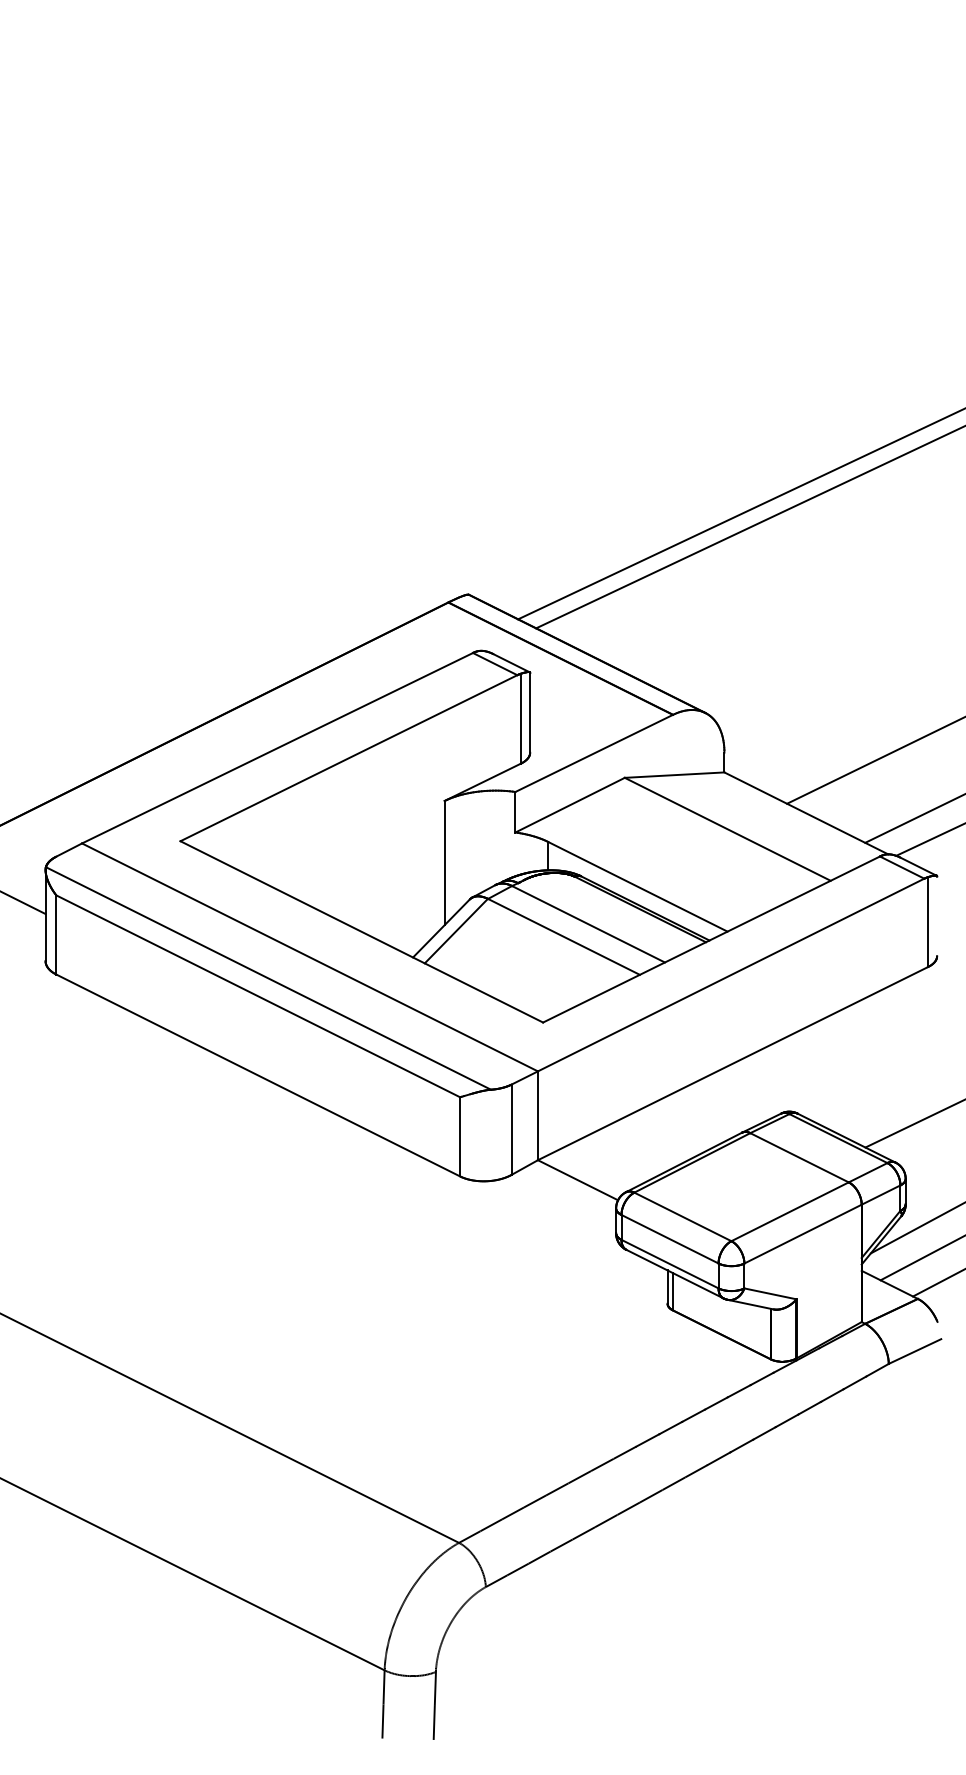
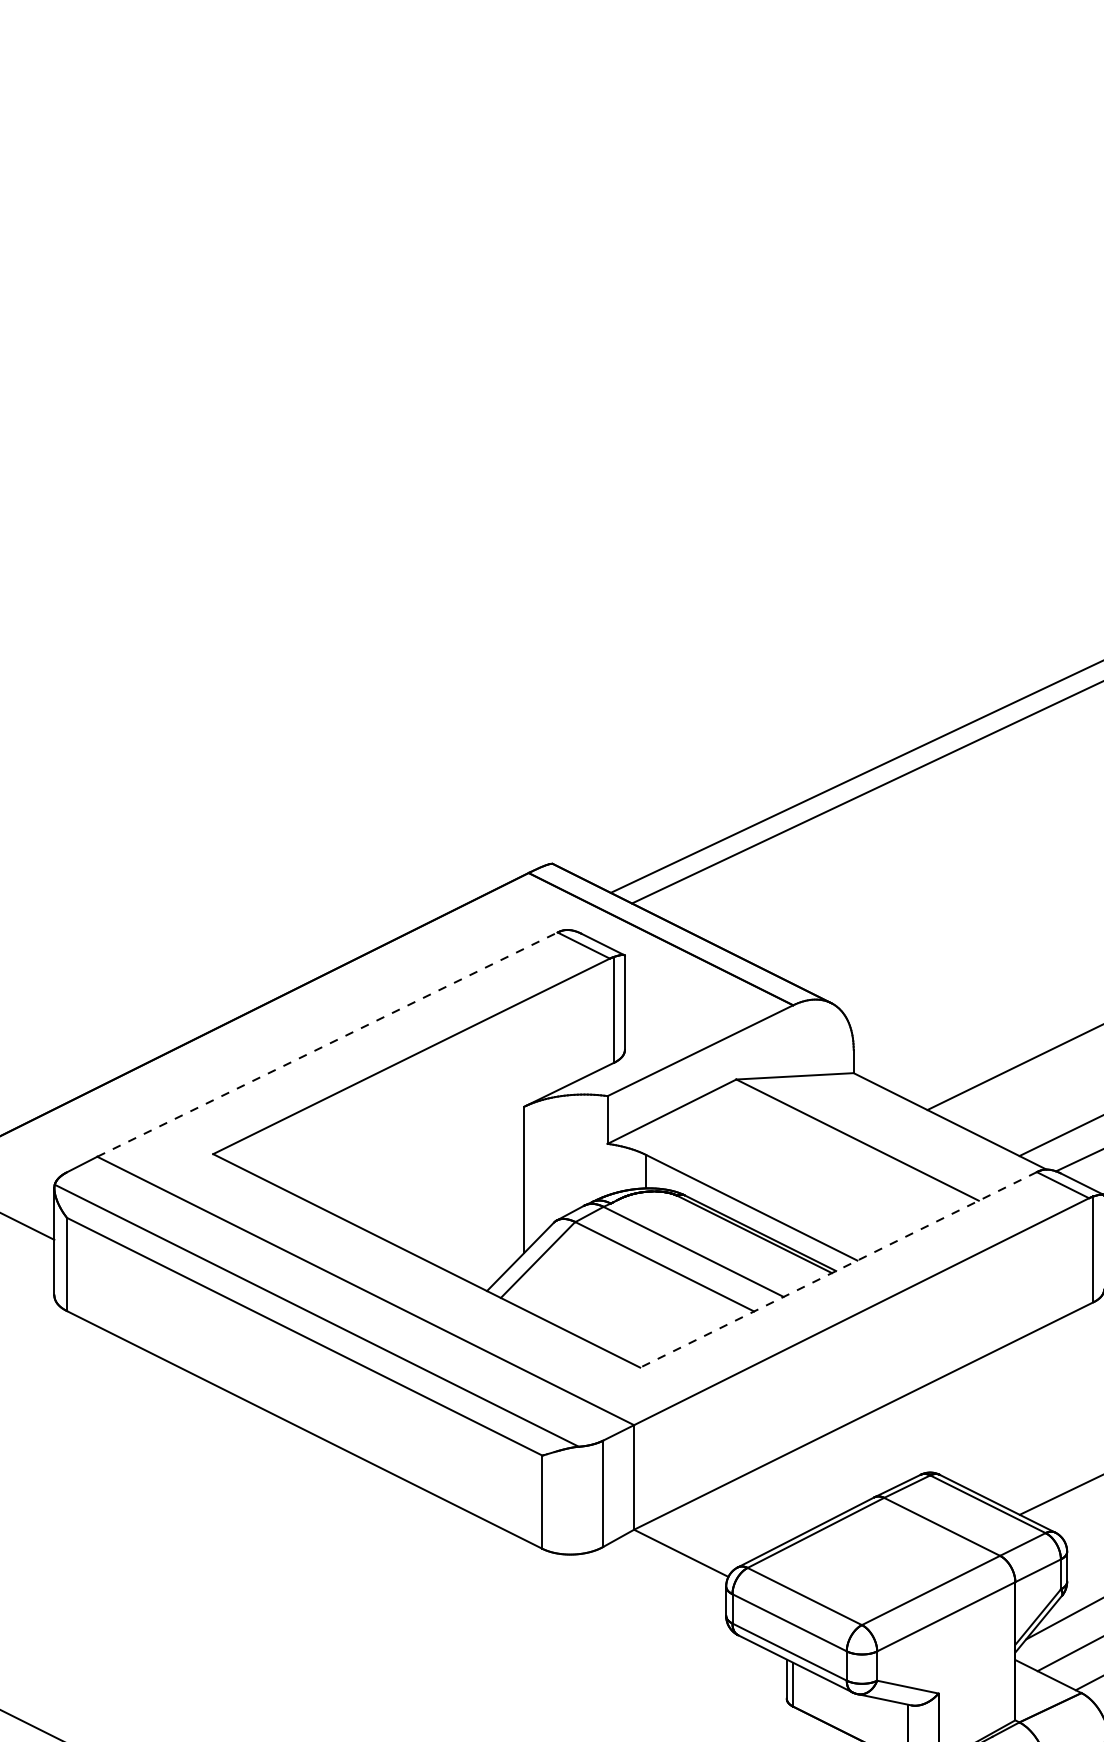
line: (277, 748) -> (327, 1044), solid -> dashed
line: (711, 939) -> (838, 1269), solid -> dashed

